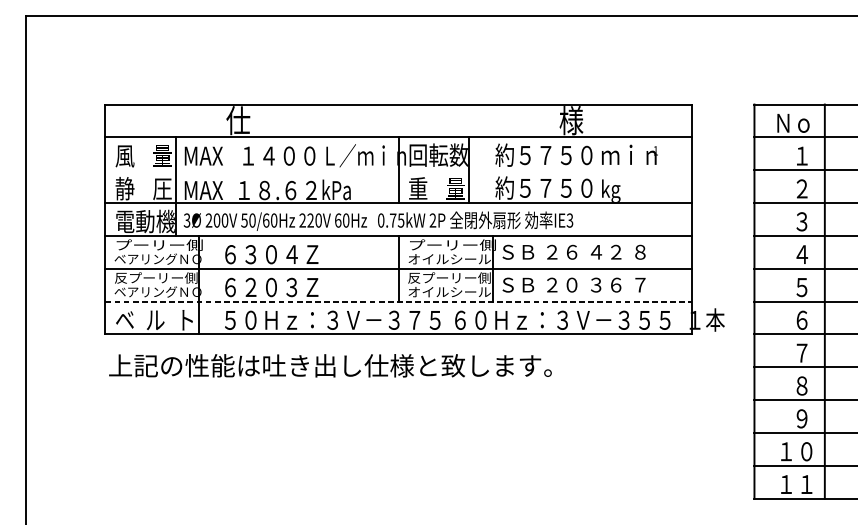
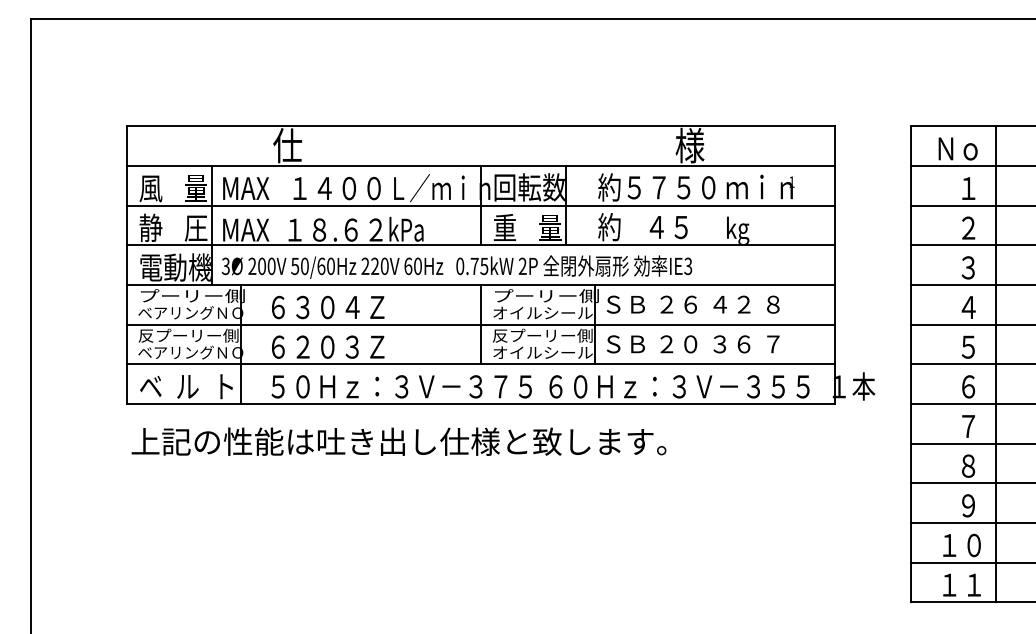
line: (398, 170) -> (481, 205), added
text: (556, 188) -> (671, 227), 約５７５０ -> 約    ４５
line: (398, 301) -> (481, 364), dashed -> solid

